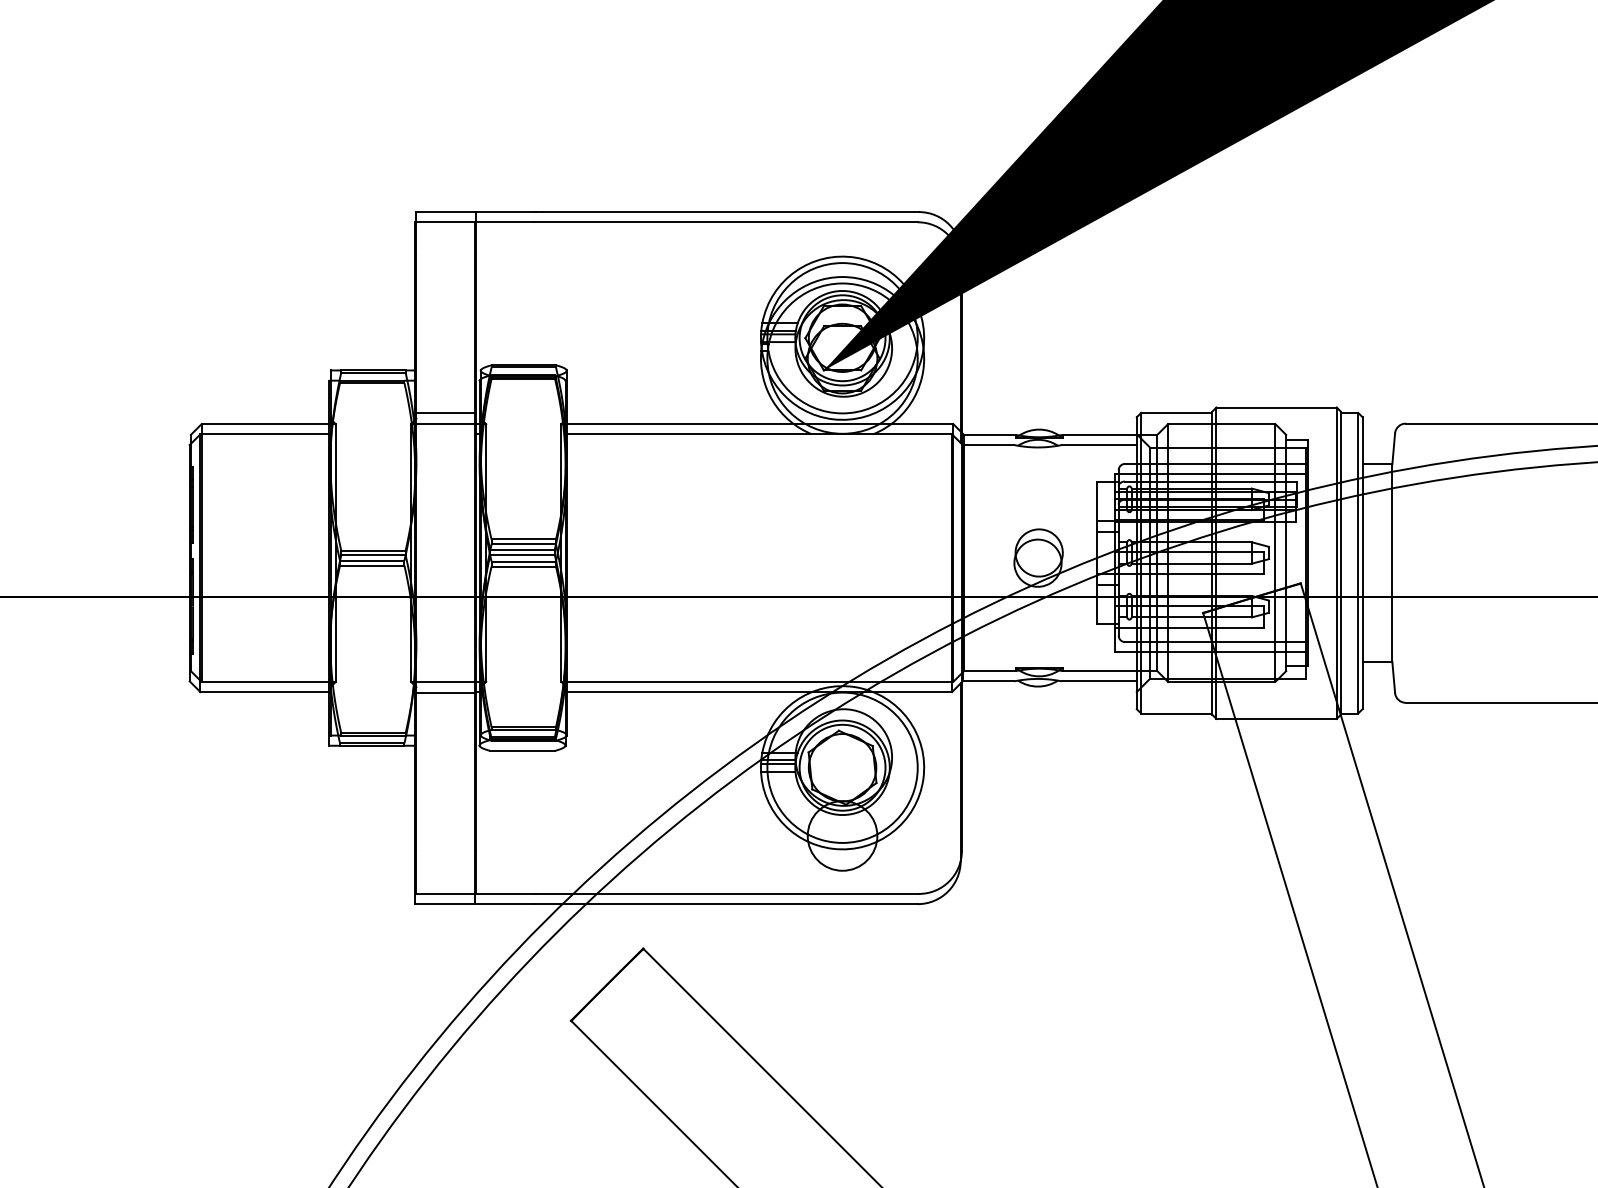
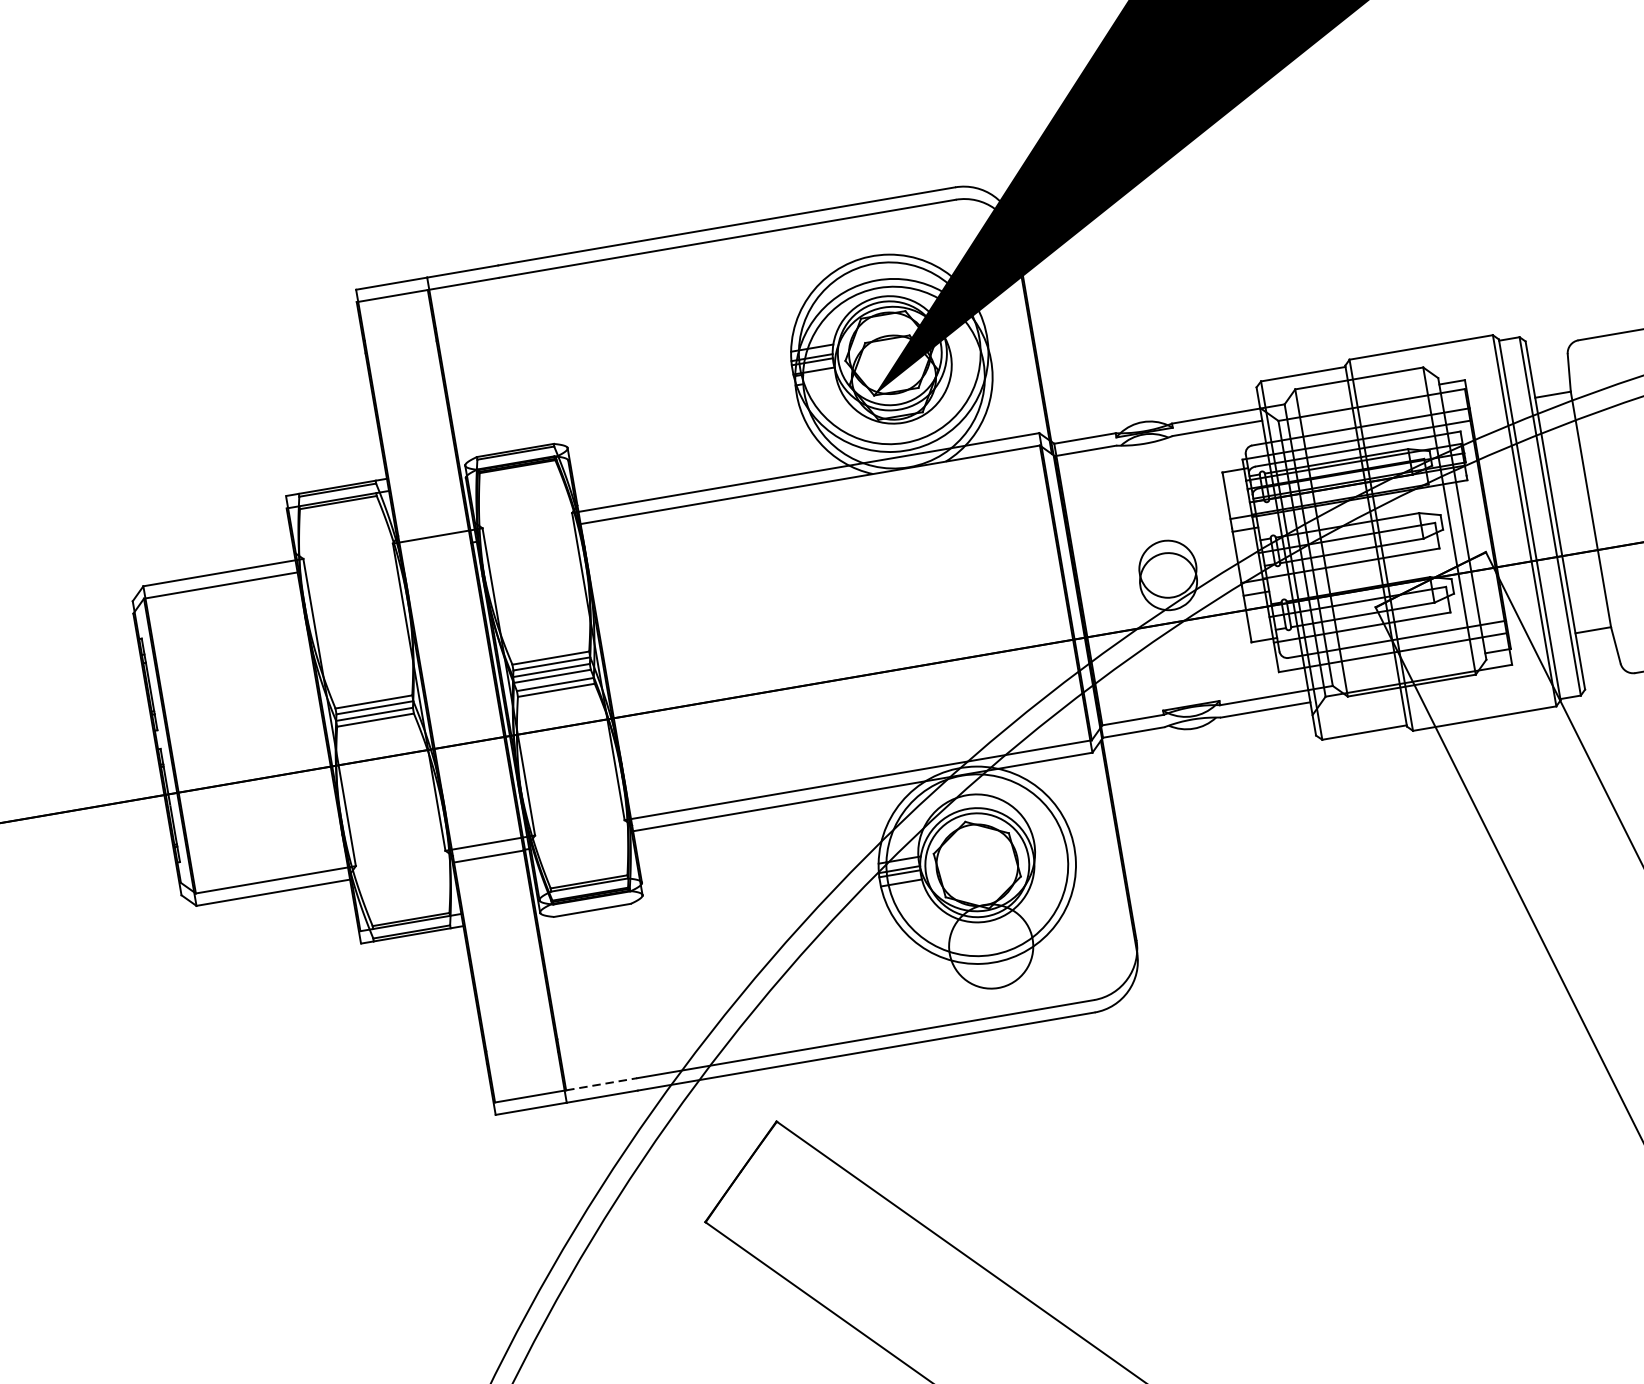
line: (446, 413) -> (433, 523), removed
line: (505, 893) -> (601, 1083), solid -> dashed

